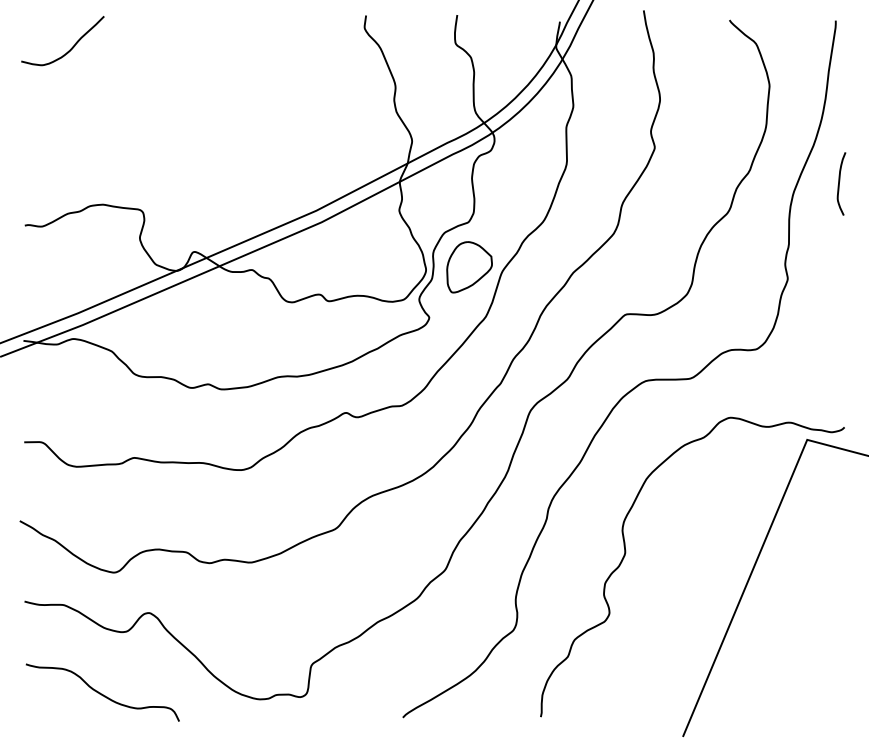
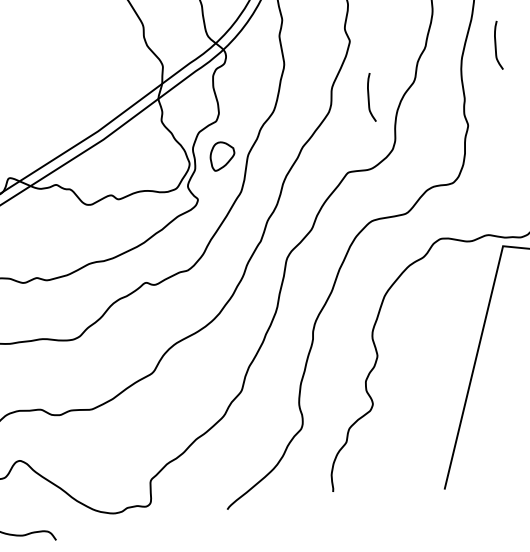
curve: (667, 223) -> (368, 97), added
part: (469, 267) -> (222, 155), size x0.7

